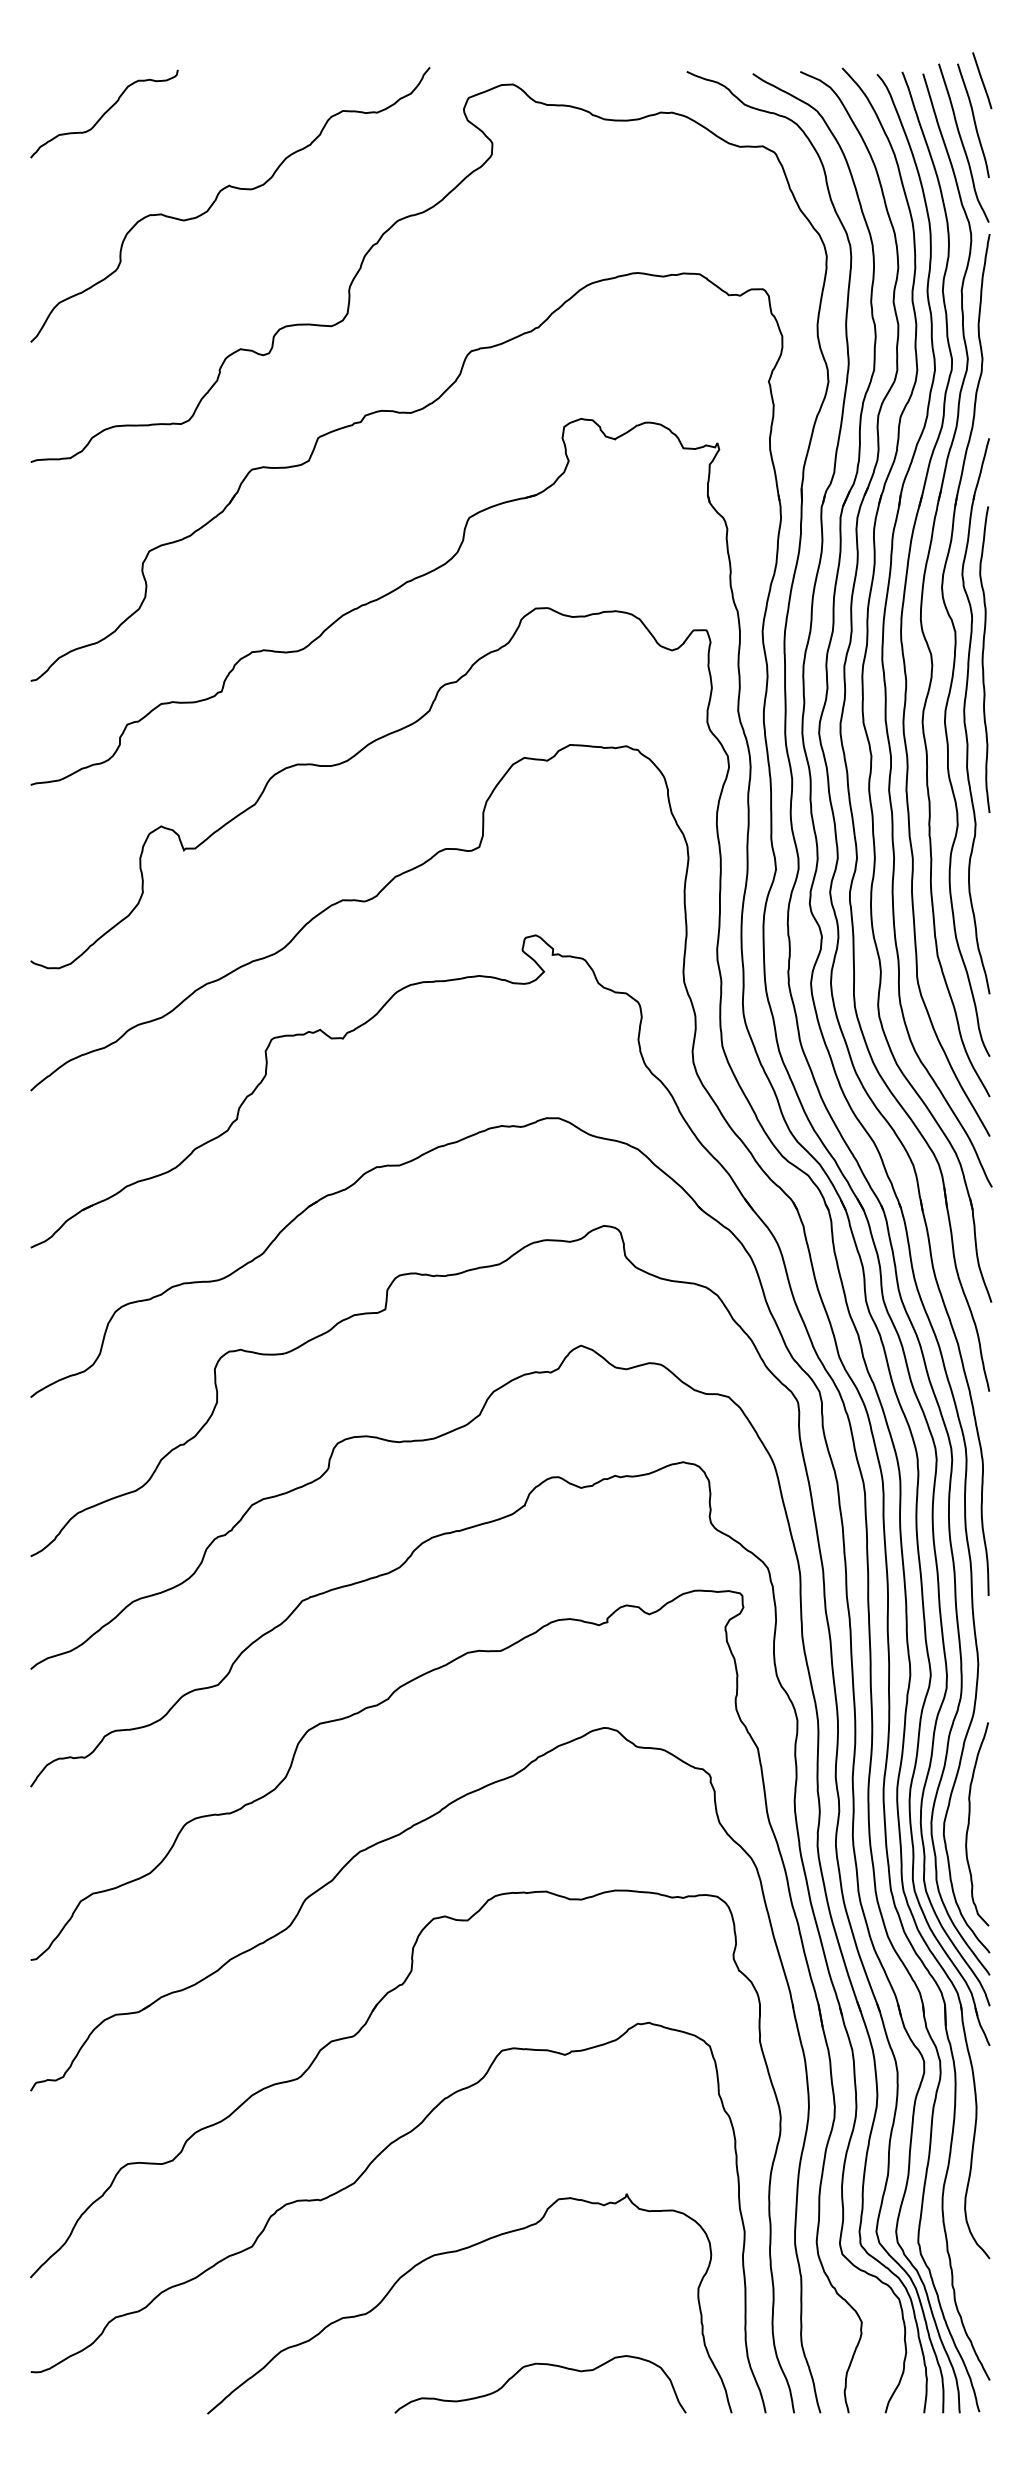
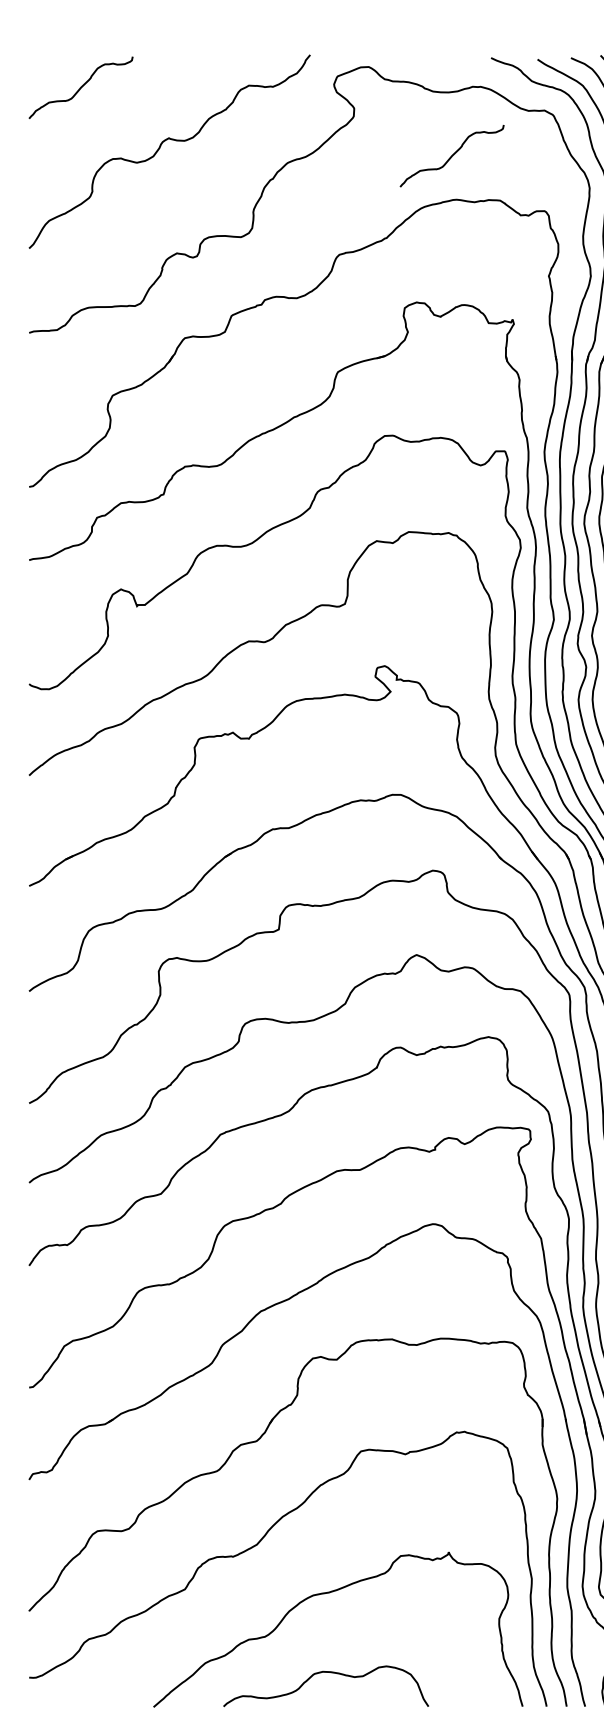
curve: (631, 210) -> (452, 155), added
curve: (546, 2365) -> (330, 1673), moved

